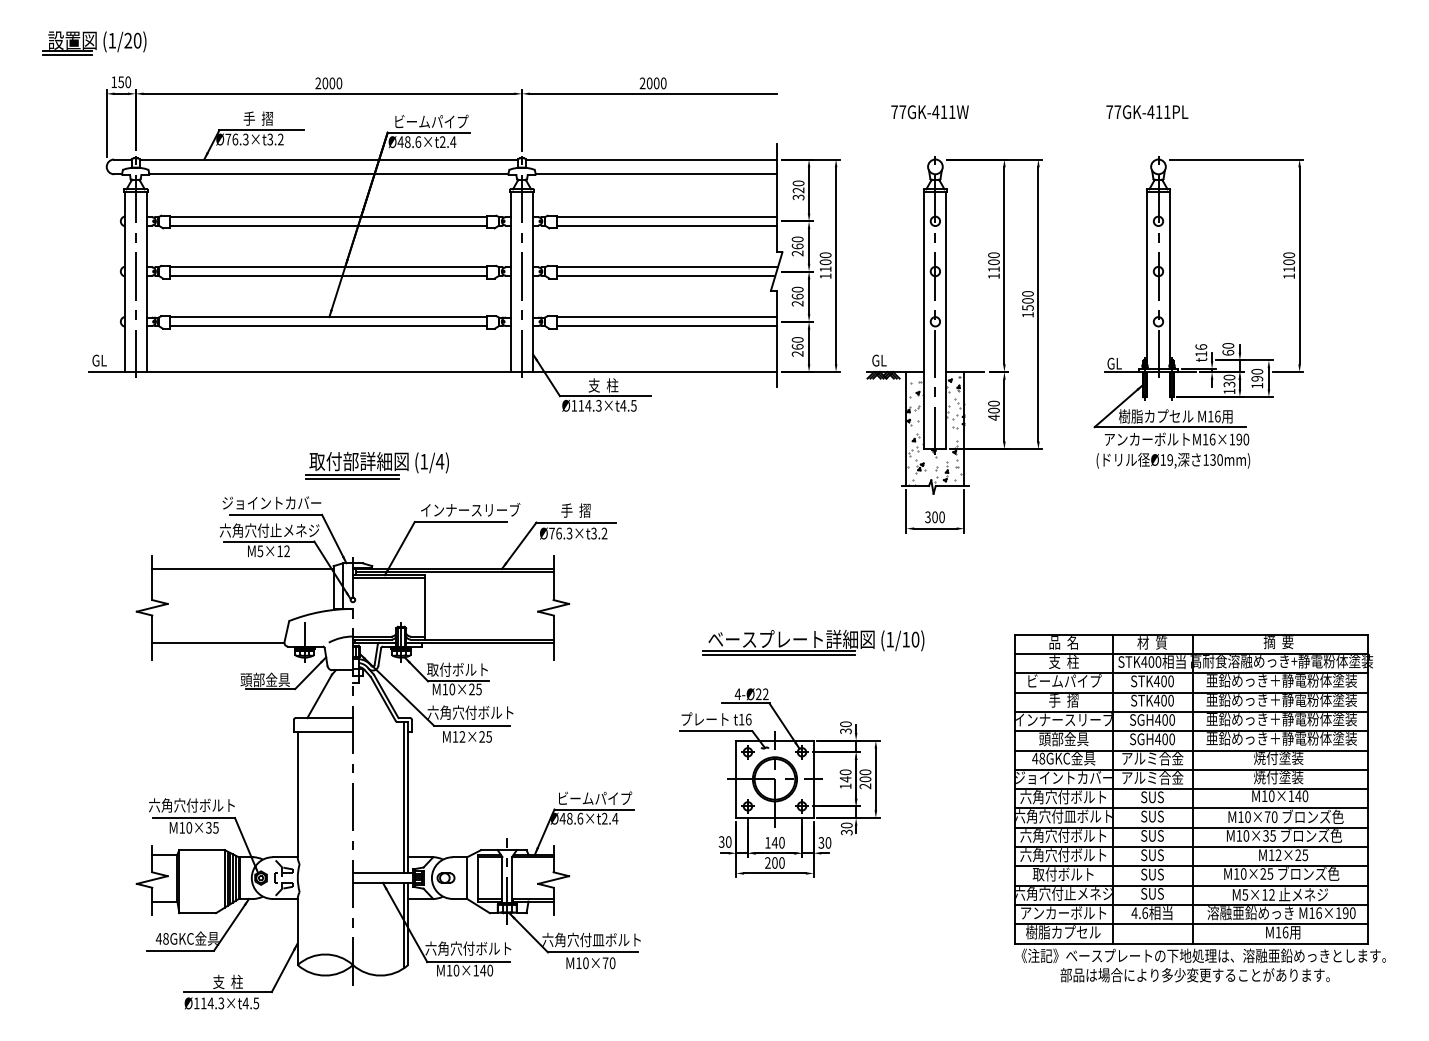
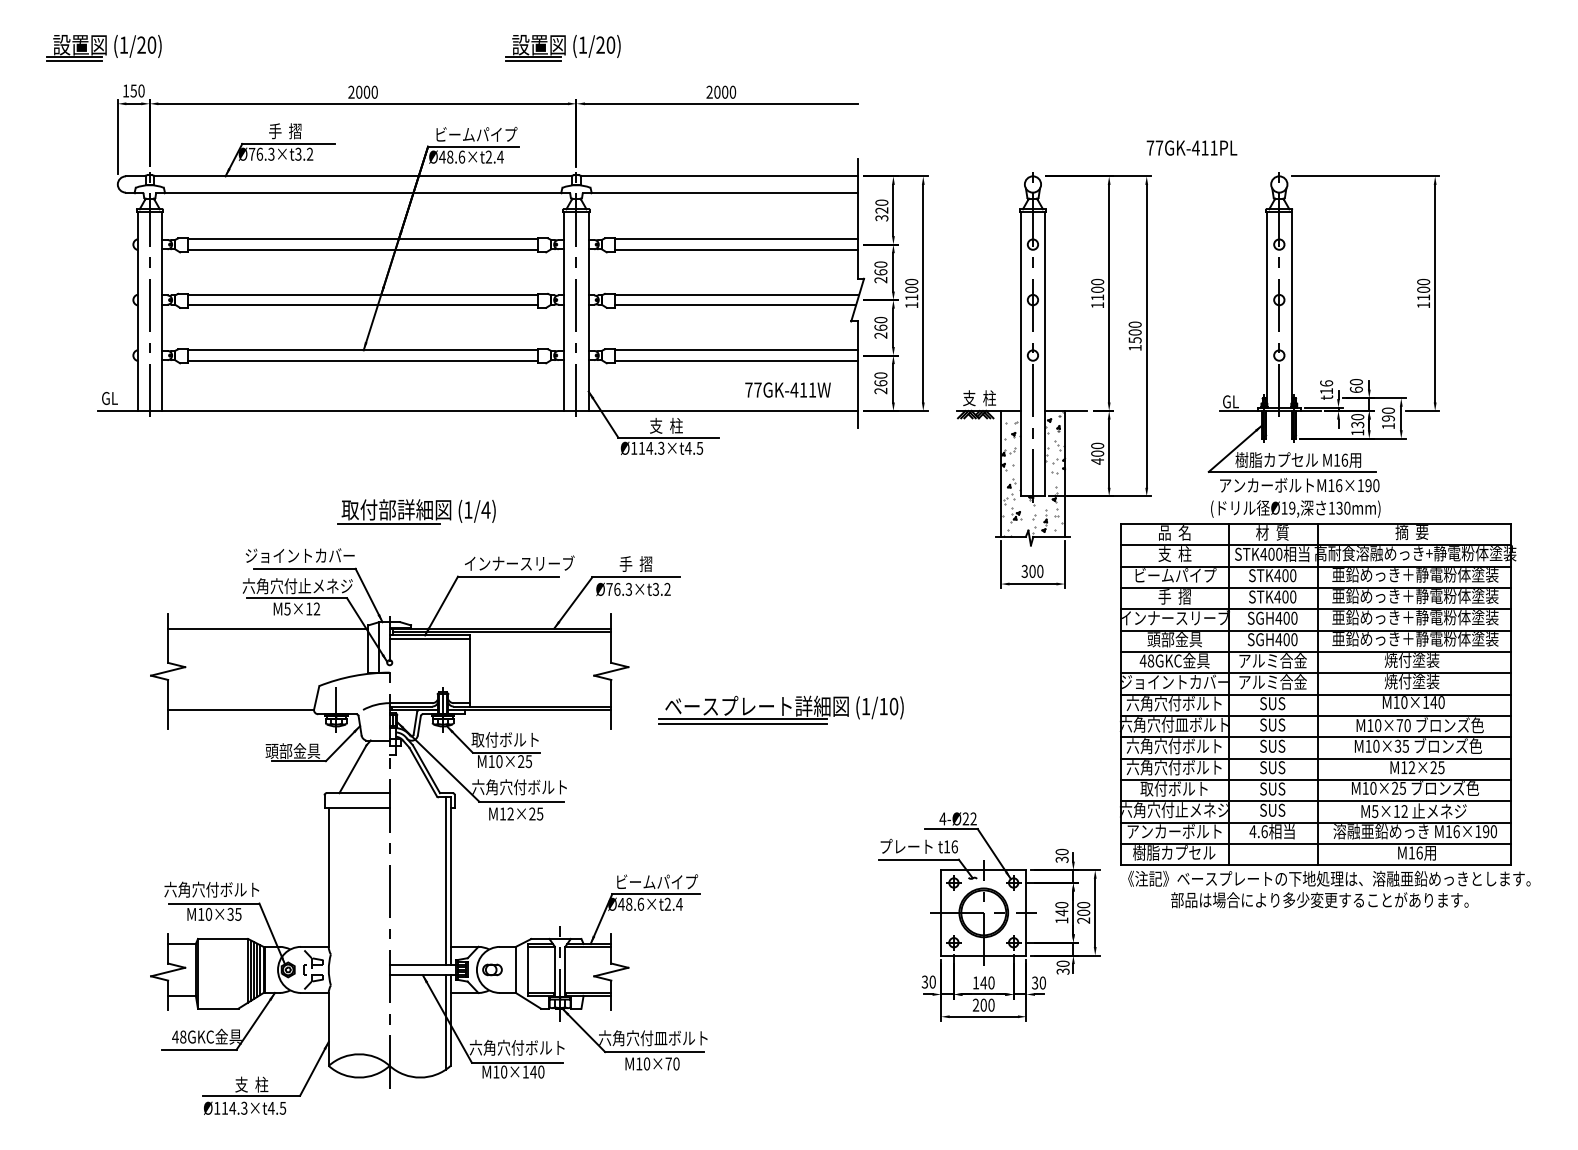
part: (509, 43) -> (562, 48), added
text: (929, 111) -> (787, 389), moved
text: (1146, 111) -> (1191, 147), moved
text: (886, 360) -> (979, 398), GL -> 支  柱
line: (351, 478) -> (388, 528), removed
part: (812, 642) -> (780, 709), moved
part: (780, 782) -> (989, 916), moved
part: (1199, 807) -> (1324, 715), moved

